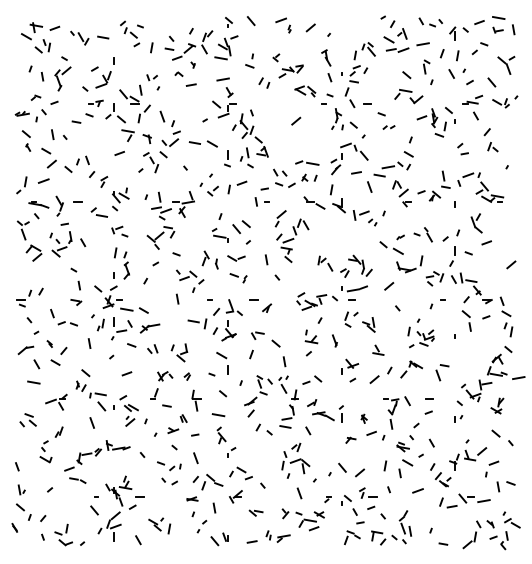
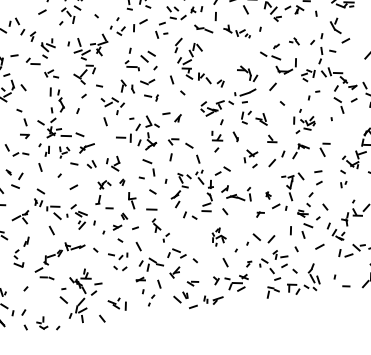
part: (354, 212) -> (236, 31), size x0.7
part: (422, 234) -> (293, 41), size x0.6
part: (333, 266) -> (211, 79), moved
part: (121, 328) -> (64, 151), size x0.6
part: (295, 460) -> (218, 236), size x0.6
part: (63, 534) -> (41, 322), size x0.7
part: (219, 539) -> (180, 297), moved

